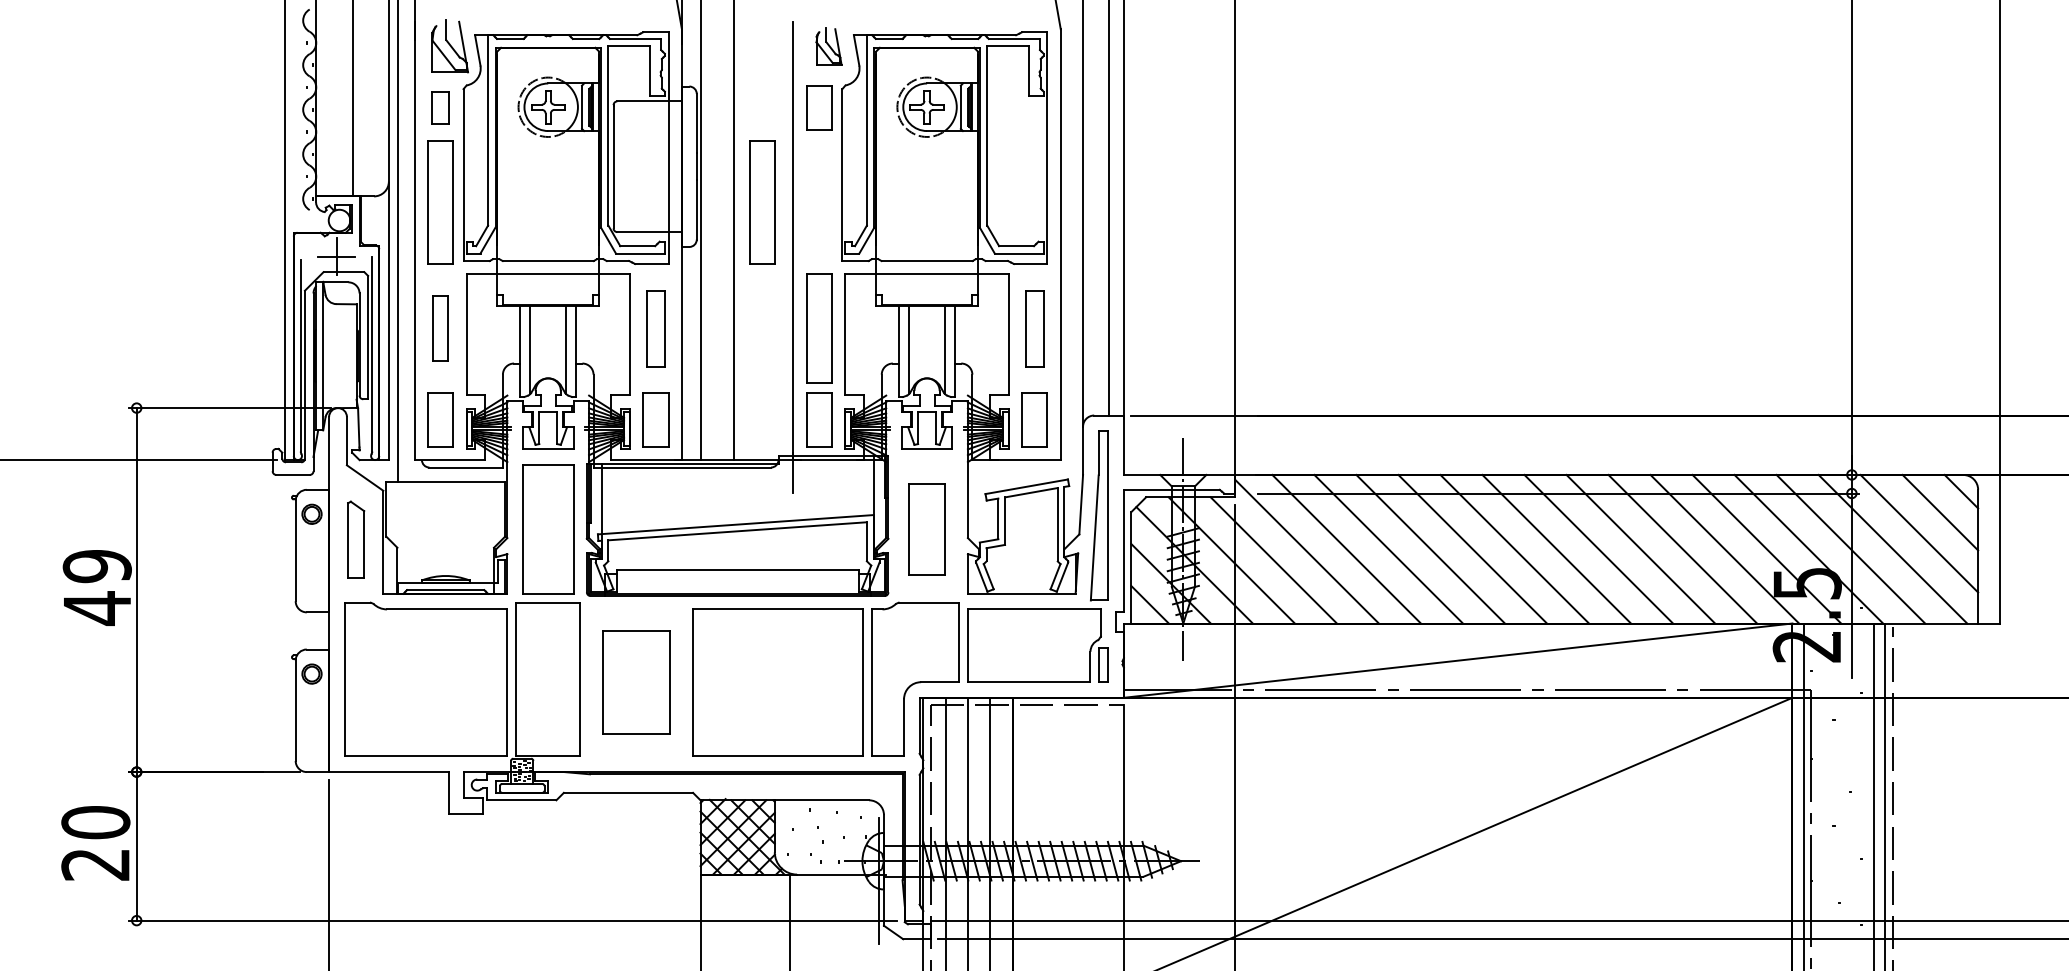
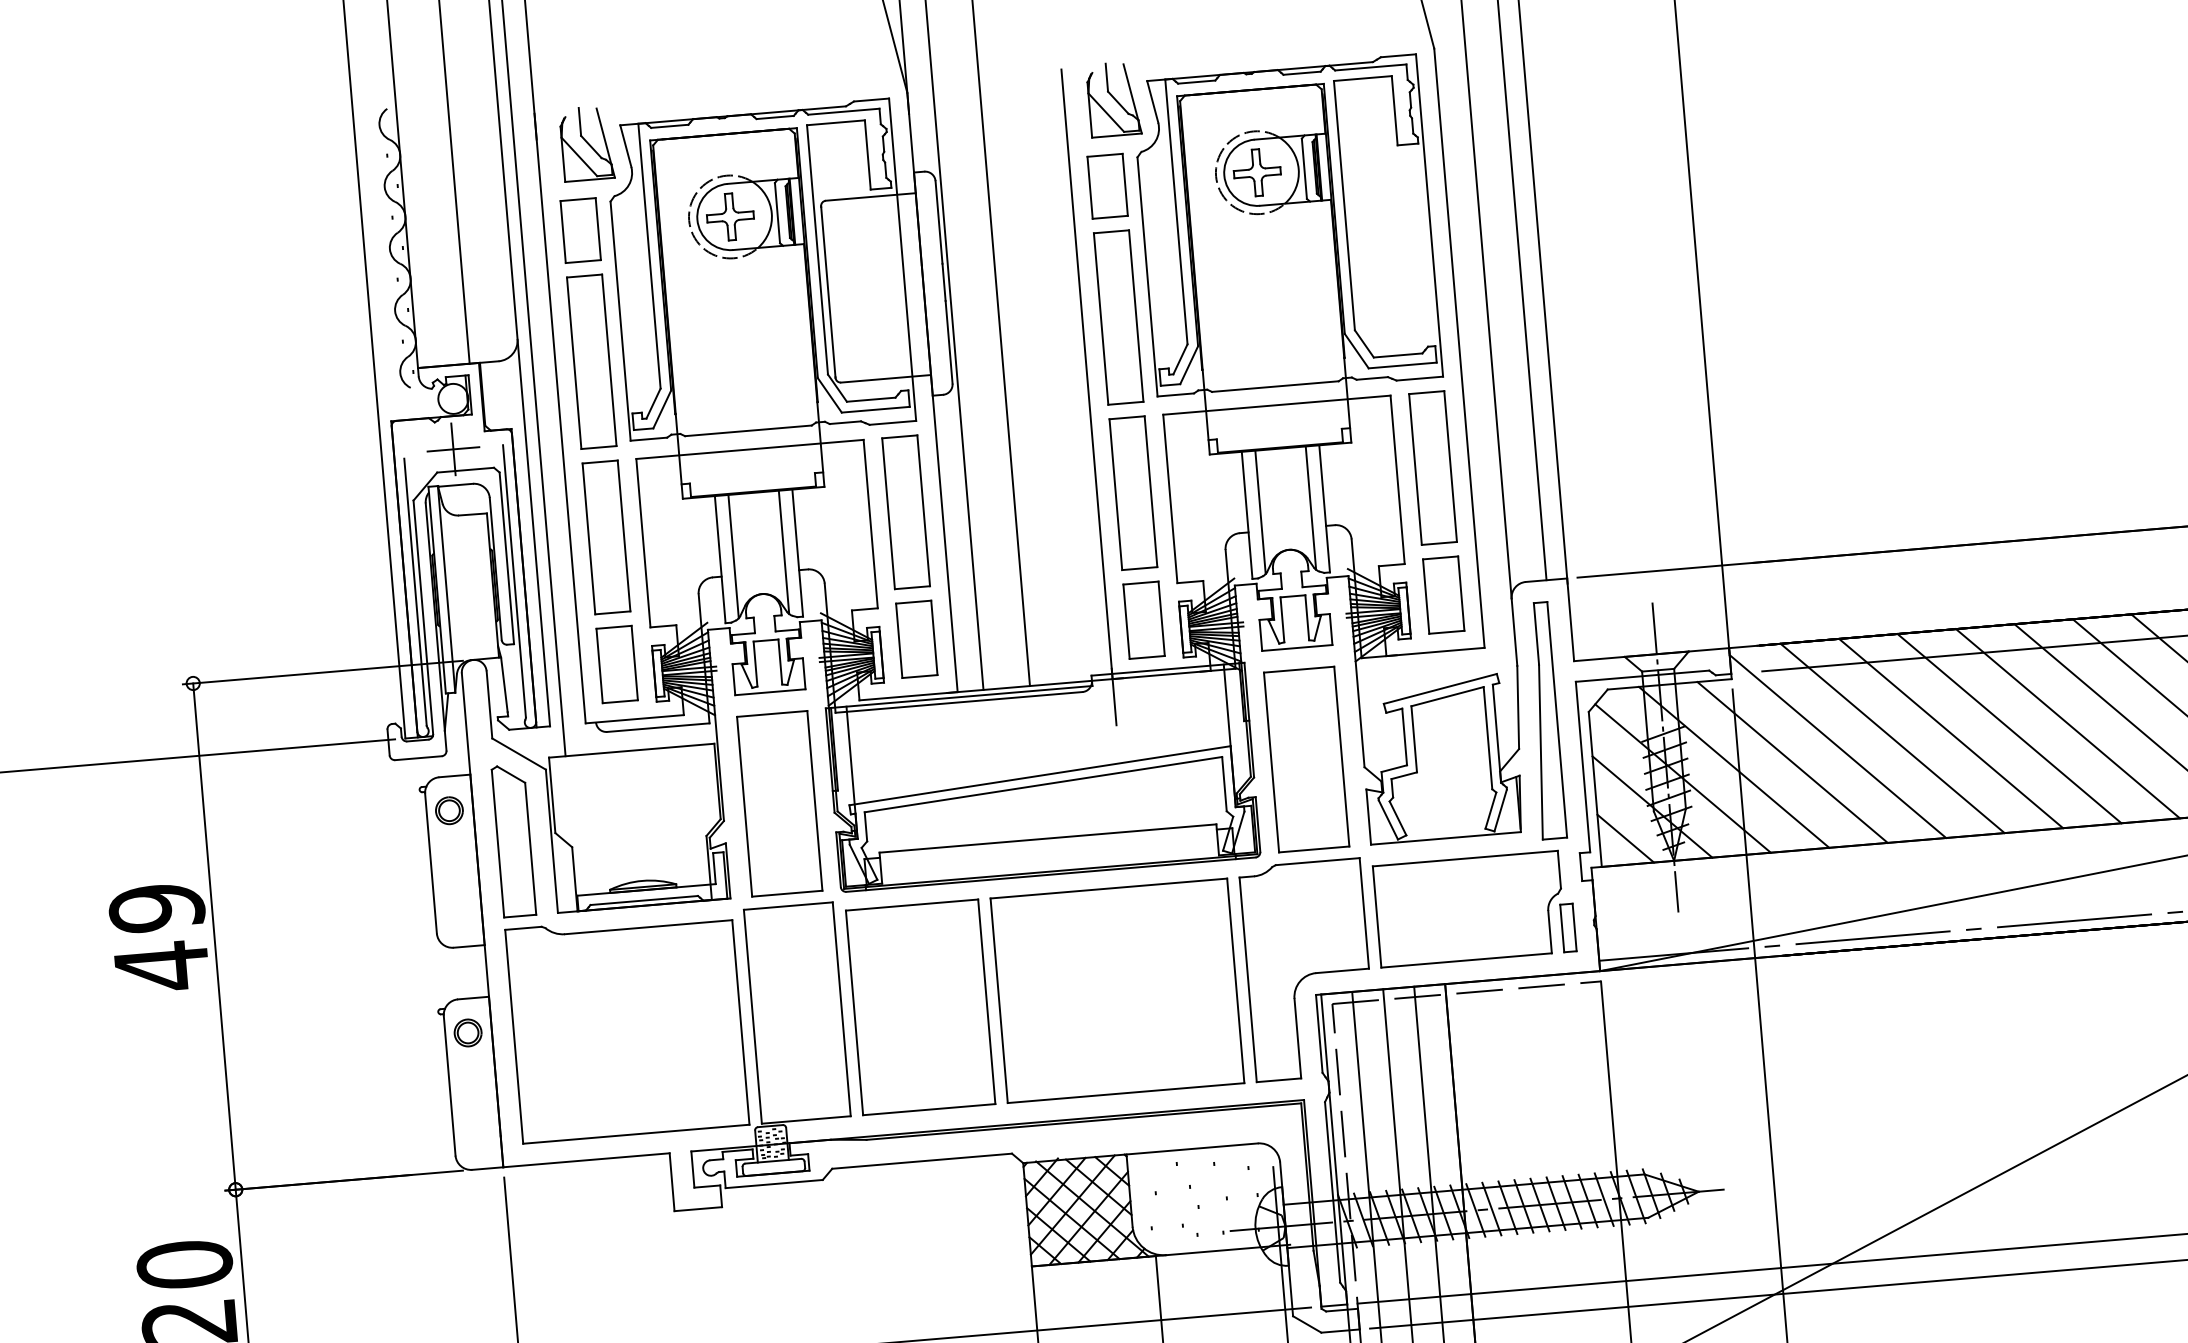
part: (828, 46) -> (1113, 99), size x1.43
part: (440, 107) -> (580, 229), size x1.43
part: (762, 202) -> (1118, 317), moved
part: (440, 328) -> (606, 537), size x1.67
part: (655, 328) -> (905, 512), size x1.43
part: (1034, 328) -> (1432, 467), size x1.43
part: (926, 529) -> (1305, 760), size x1.43
part: (355, 539) -> (512, 840), size x1.43
part: (636, 682) -> (920, 1006), size x1.43

